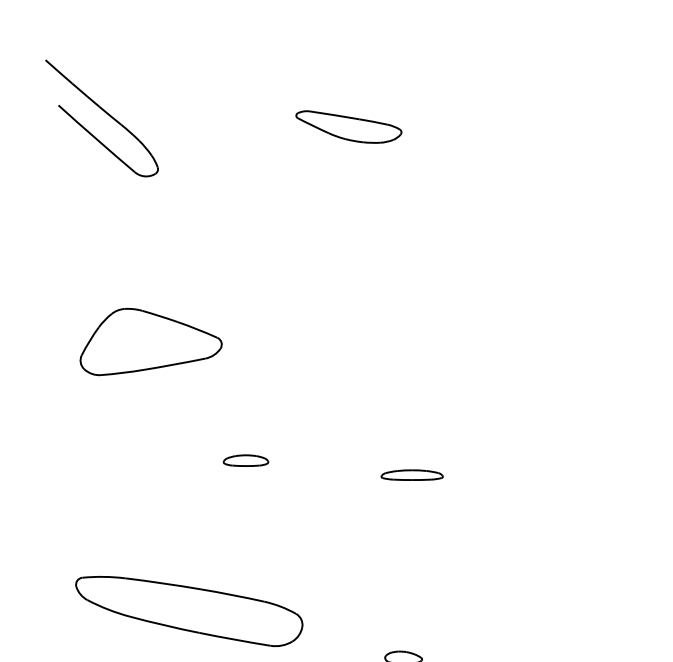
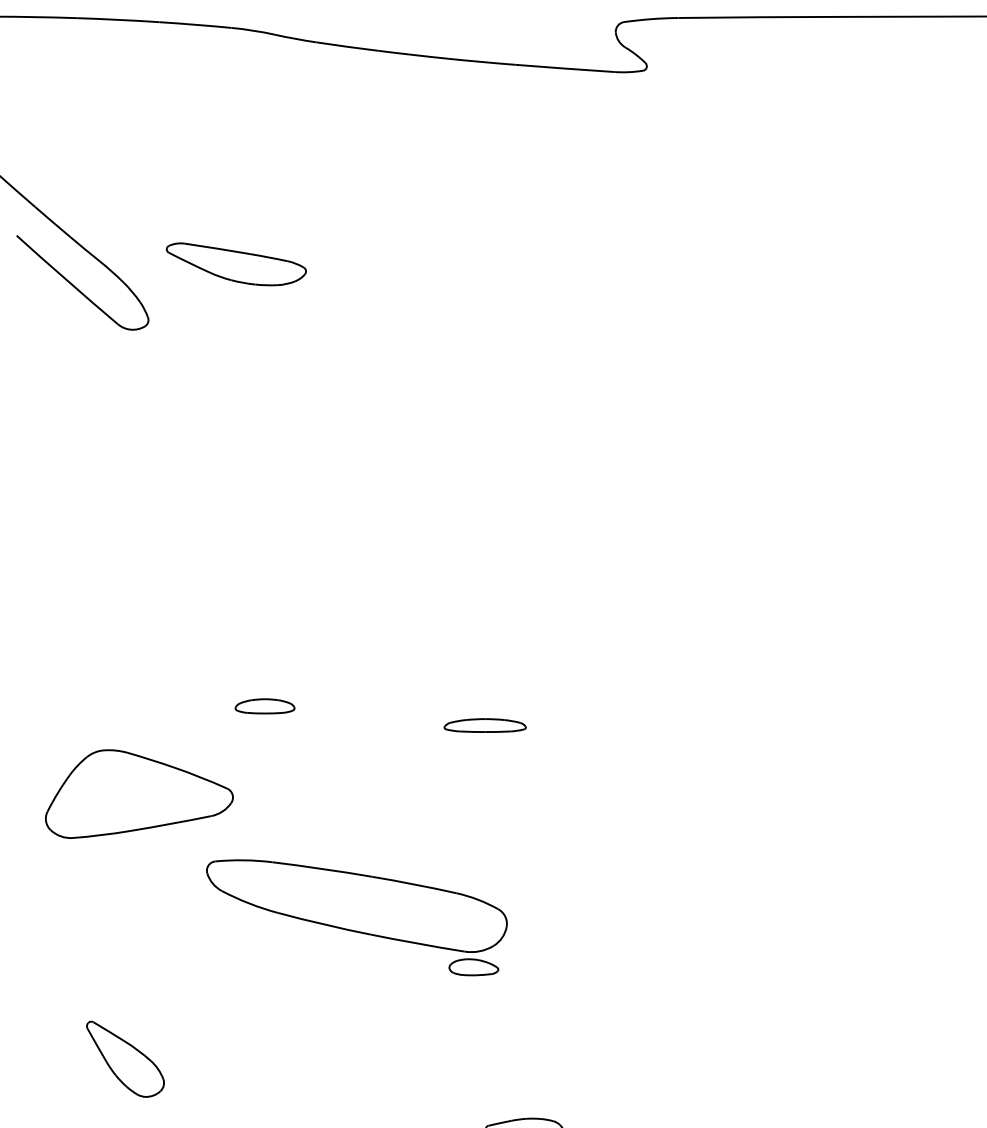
part: (348, 127) -> (235, 264), moved
part: (151, 341) -> (139, 793), moved
part: (188, 610) -> (356, 905), moved

